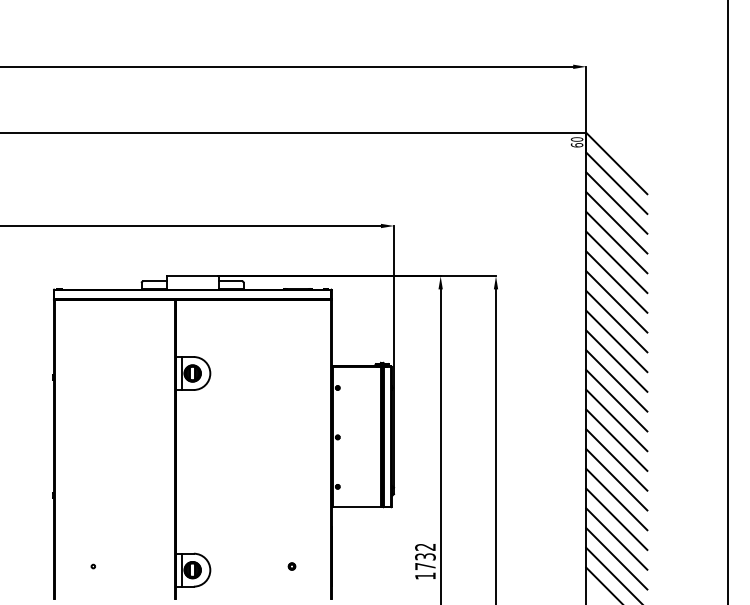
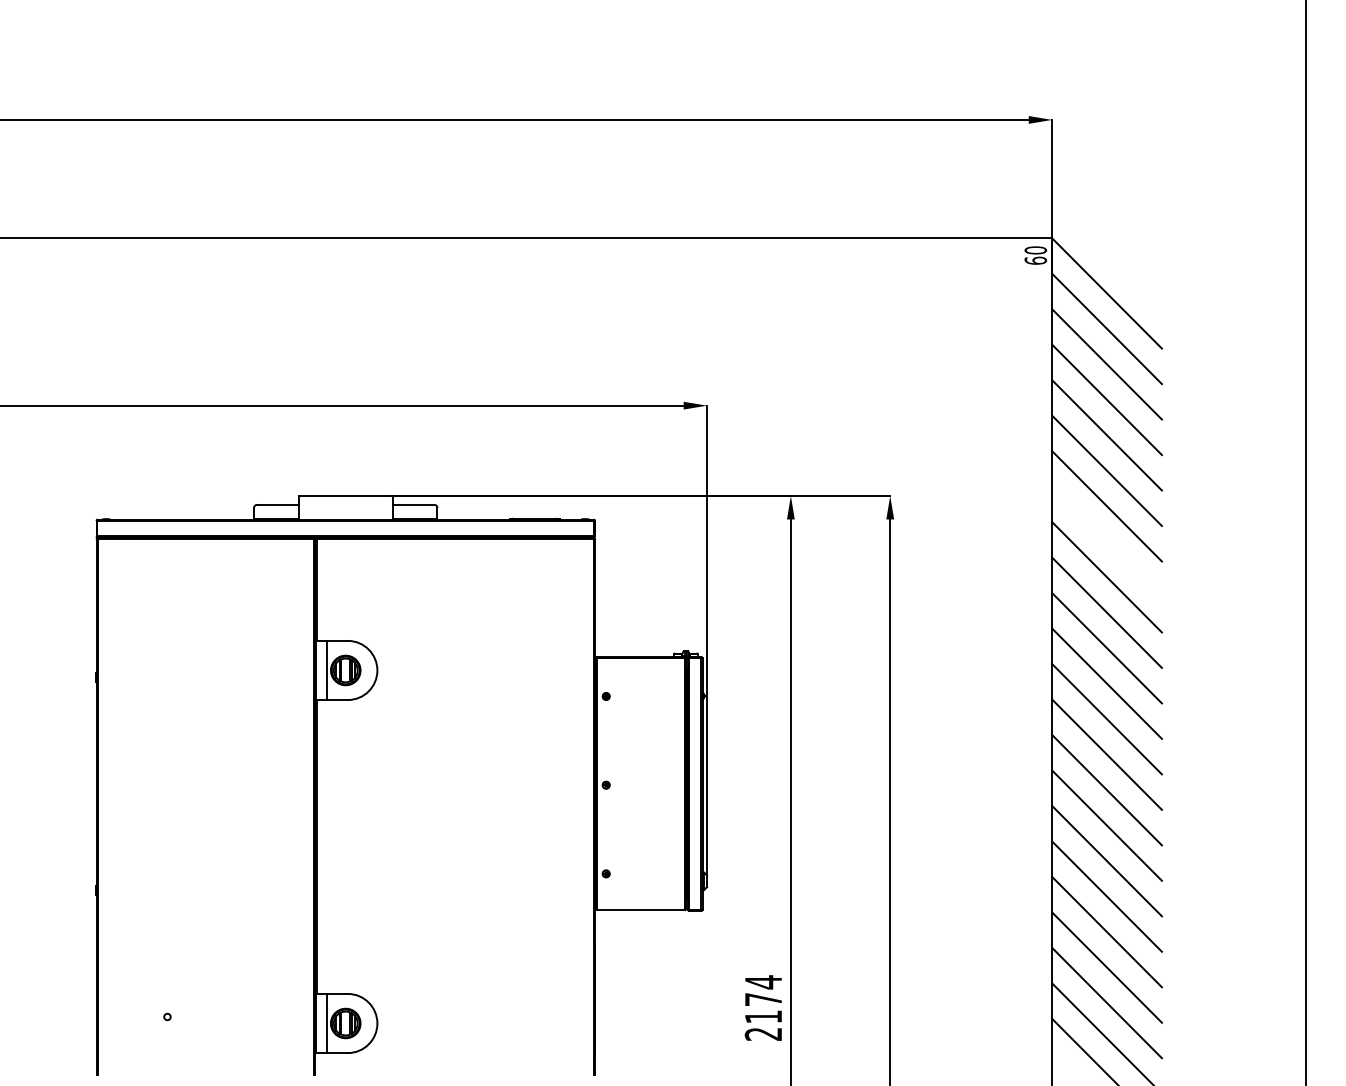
line: (616, 301) -> (1106, 541), removed
text: (425, 561) -> (763, 1007), 1732 -> 2174
part: (291, 566) -> (523, 1016), removed

